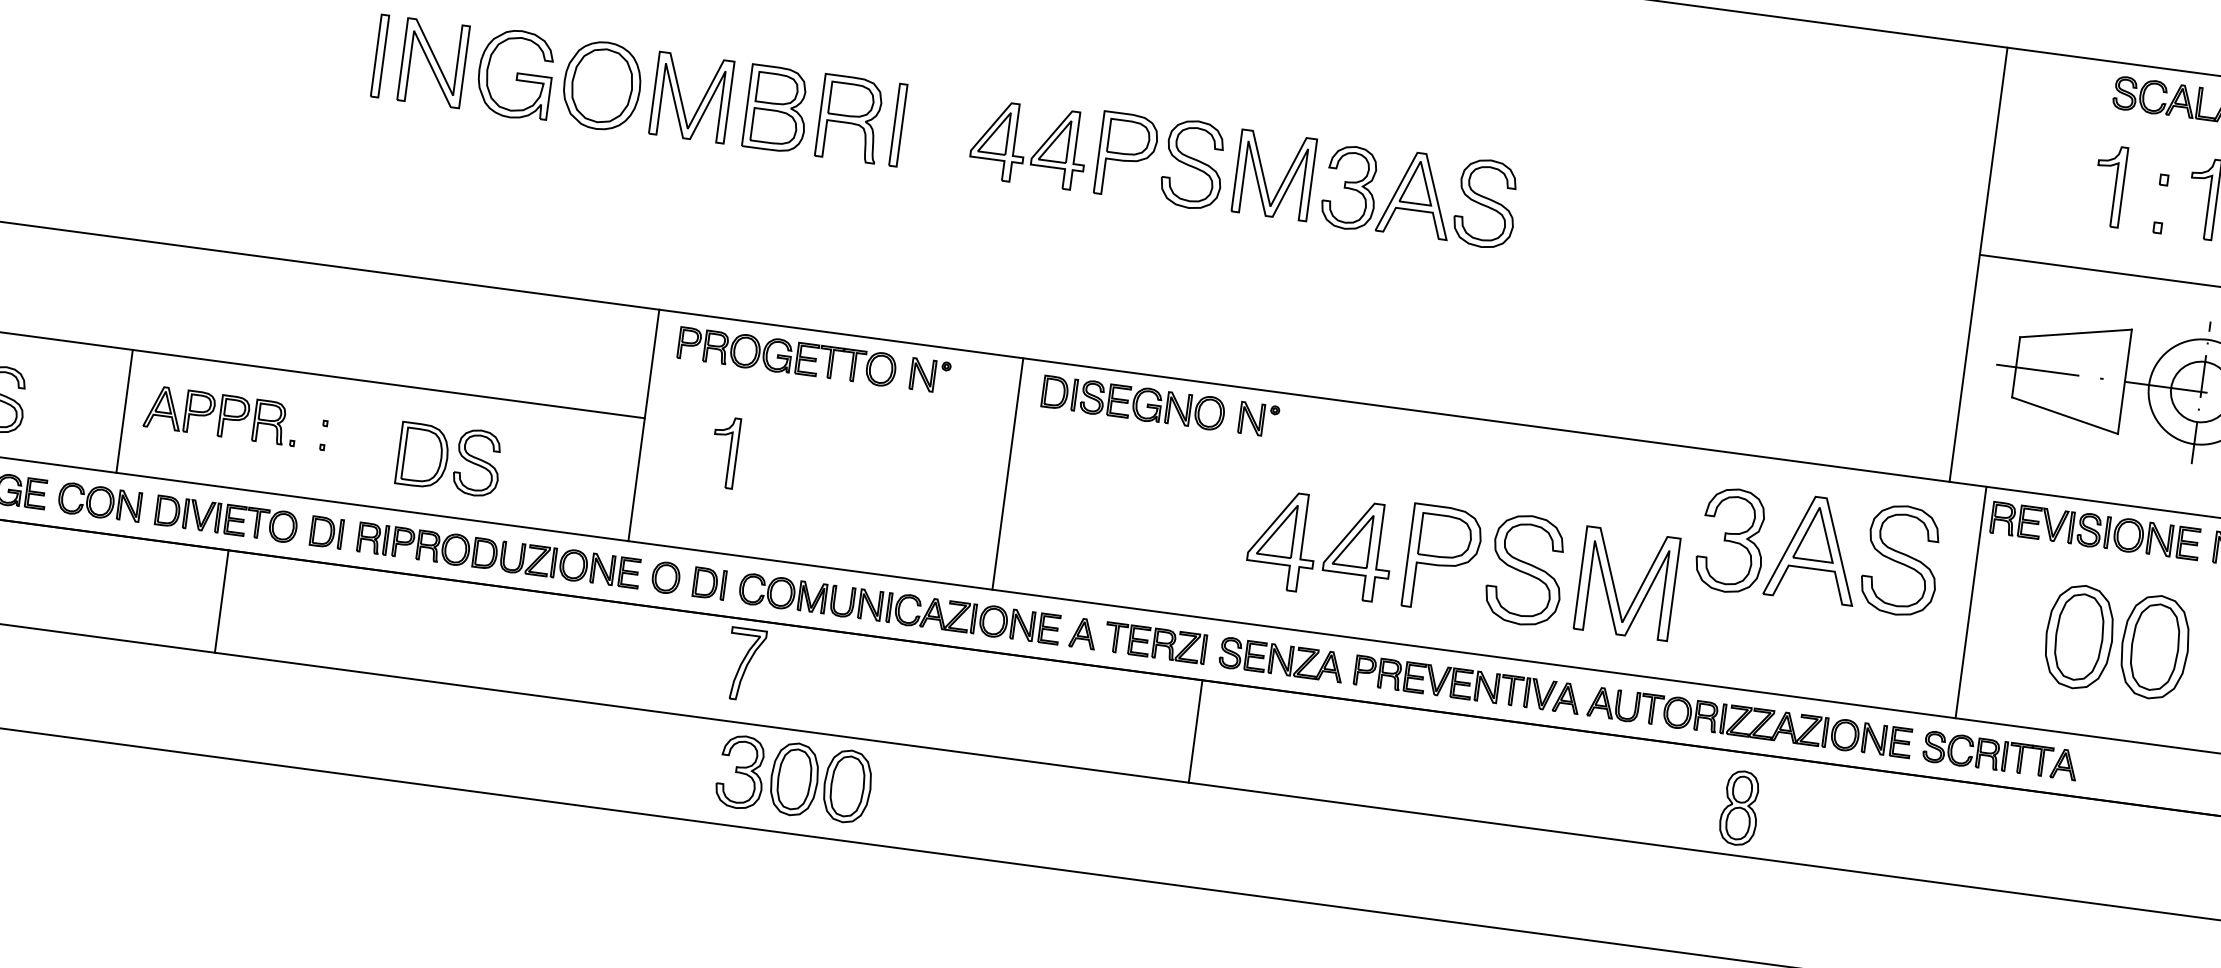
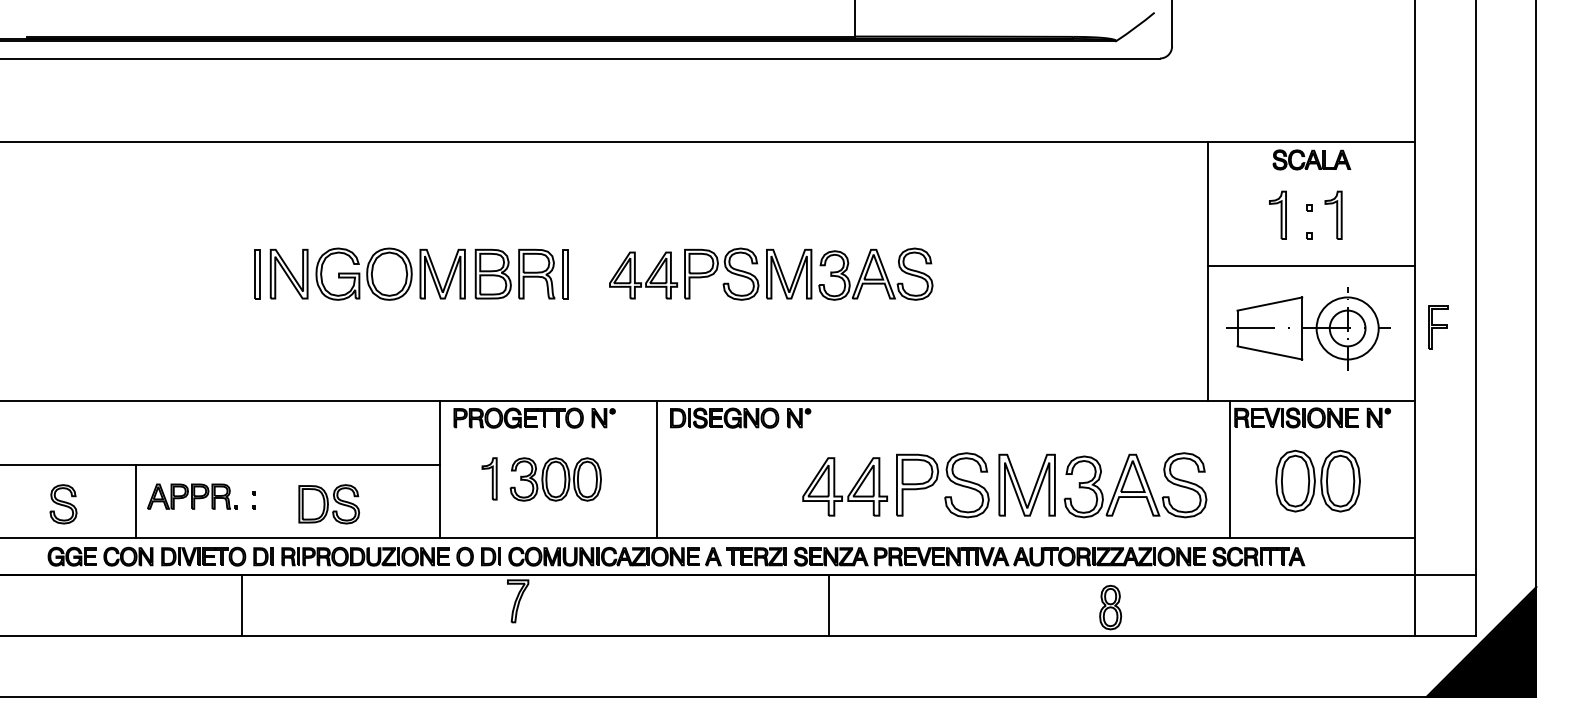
part: (1818, 549) -> (1135, 485), moved
line: (222, 600) -> (242, 604), moved
line: (1195, 730) -> (828, 604), moved
part: (793, 779) -> (555, 479), moved

